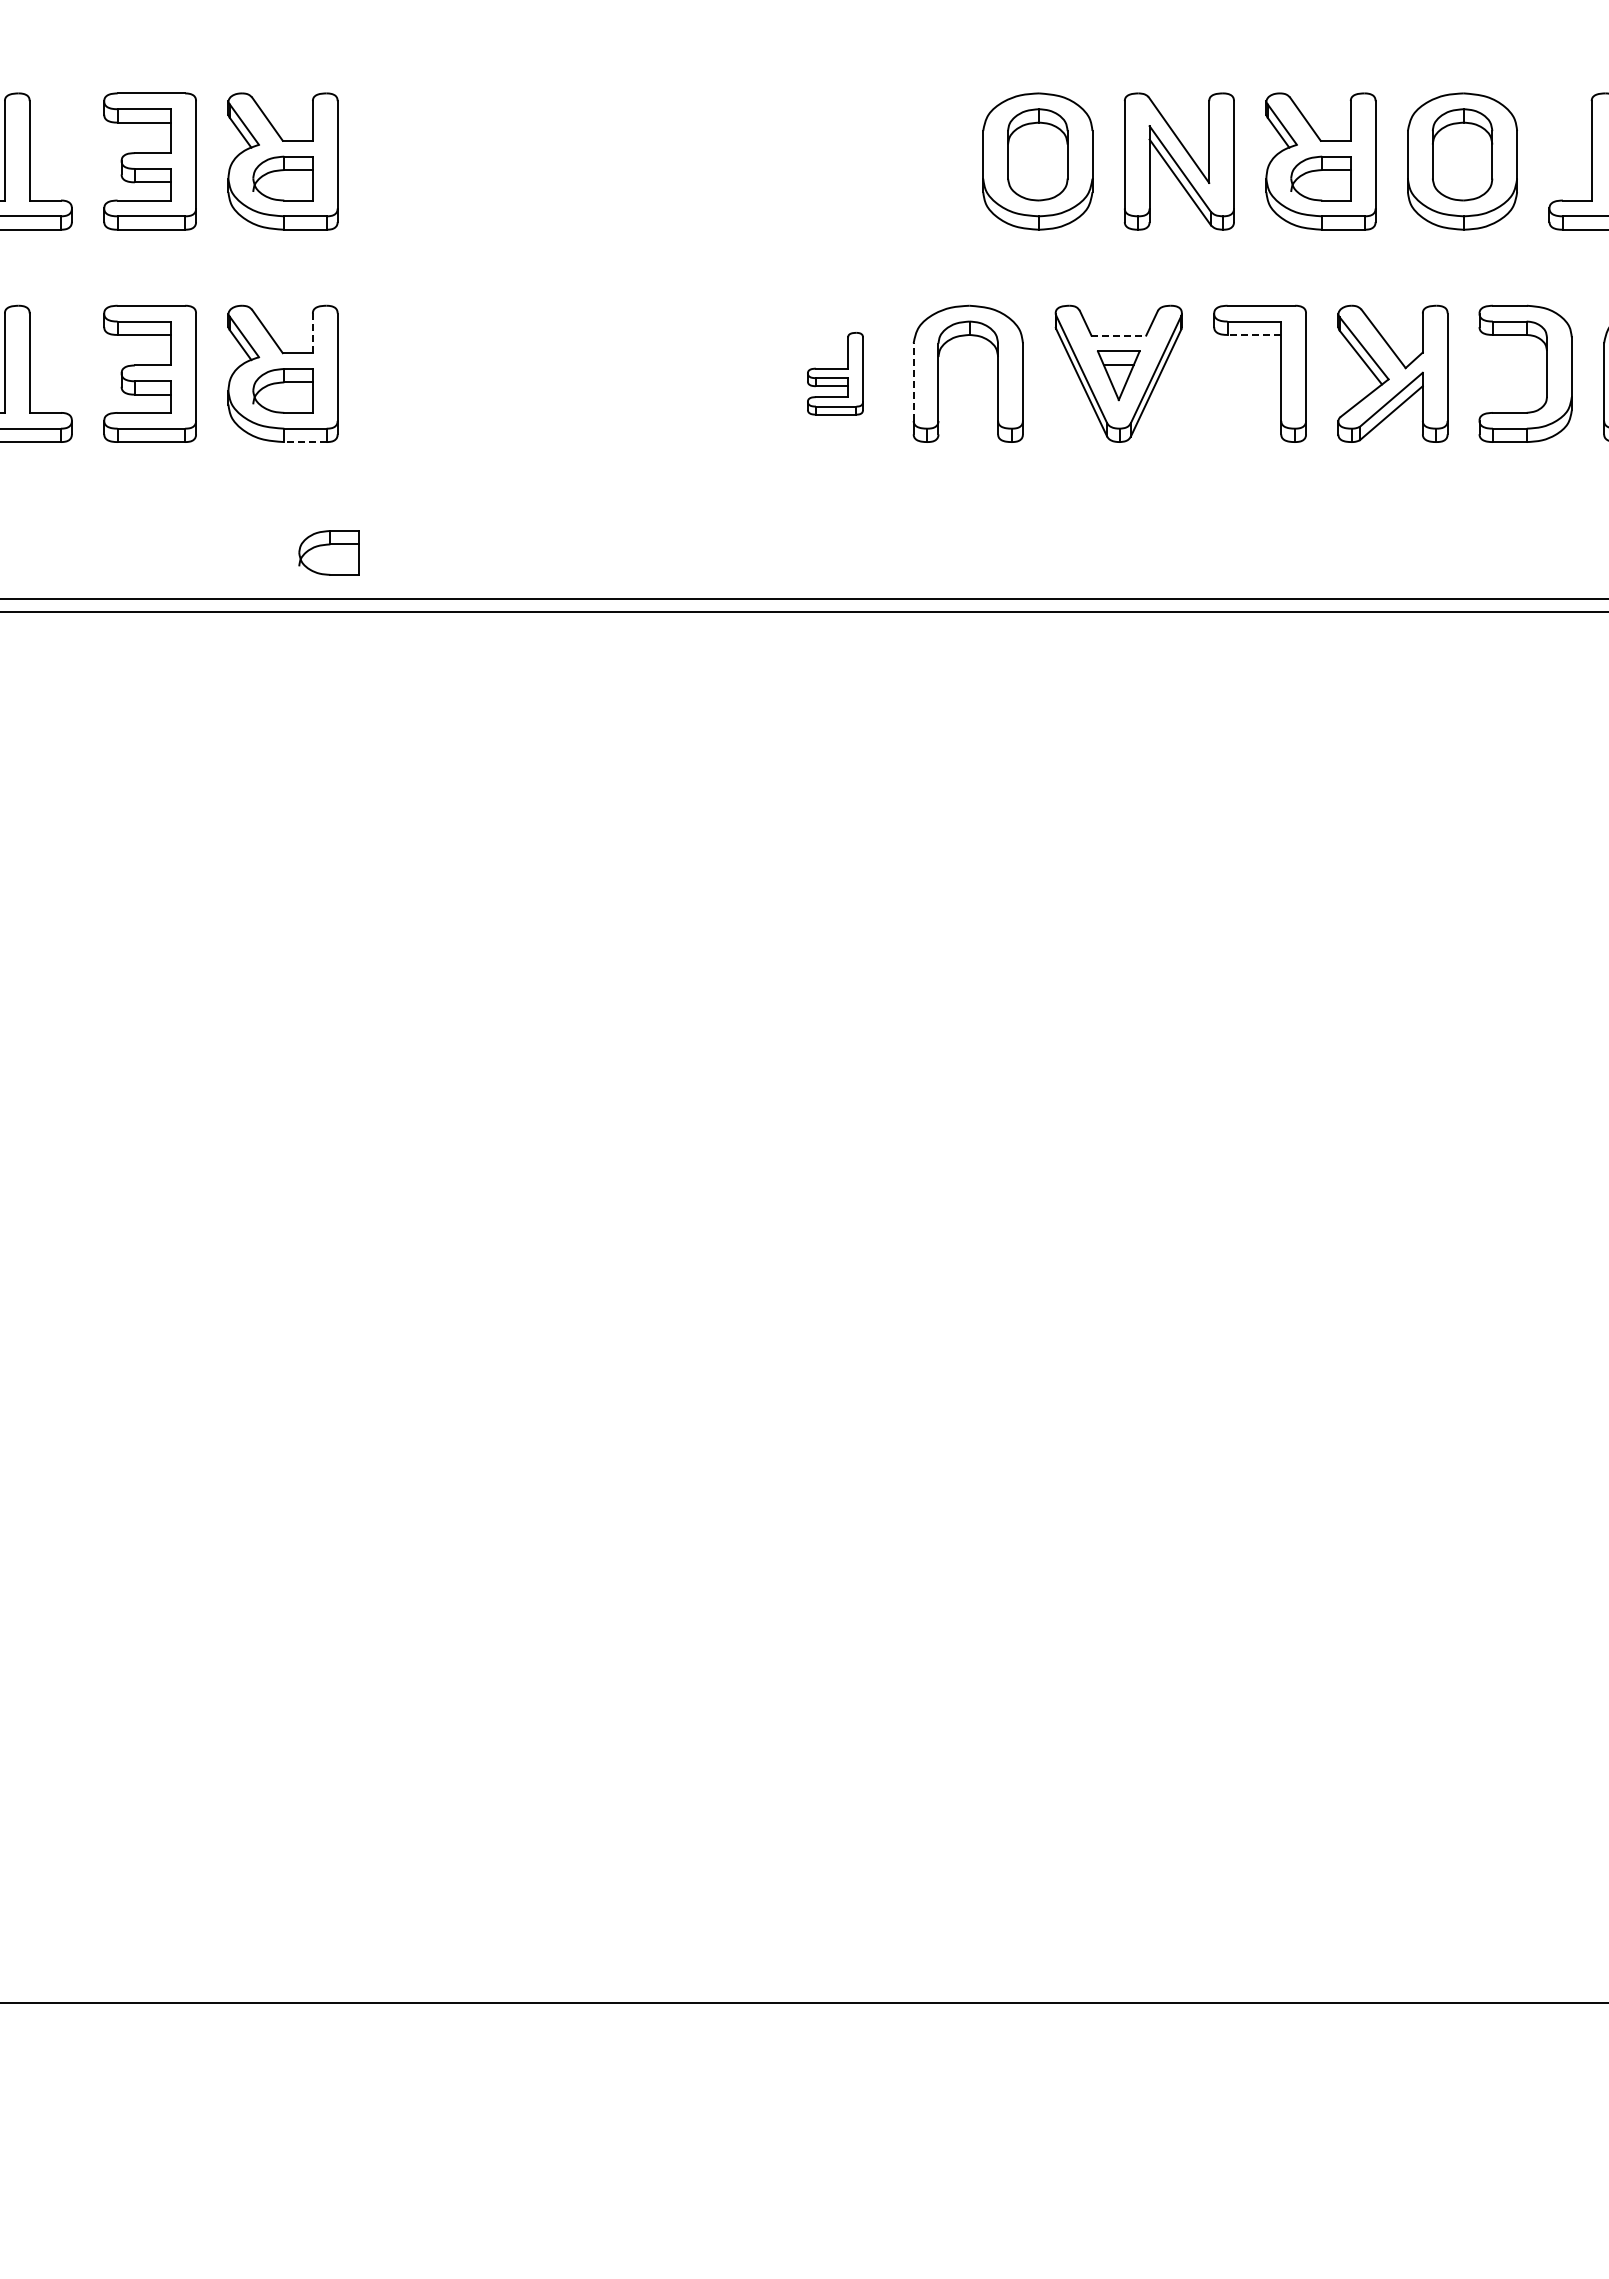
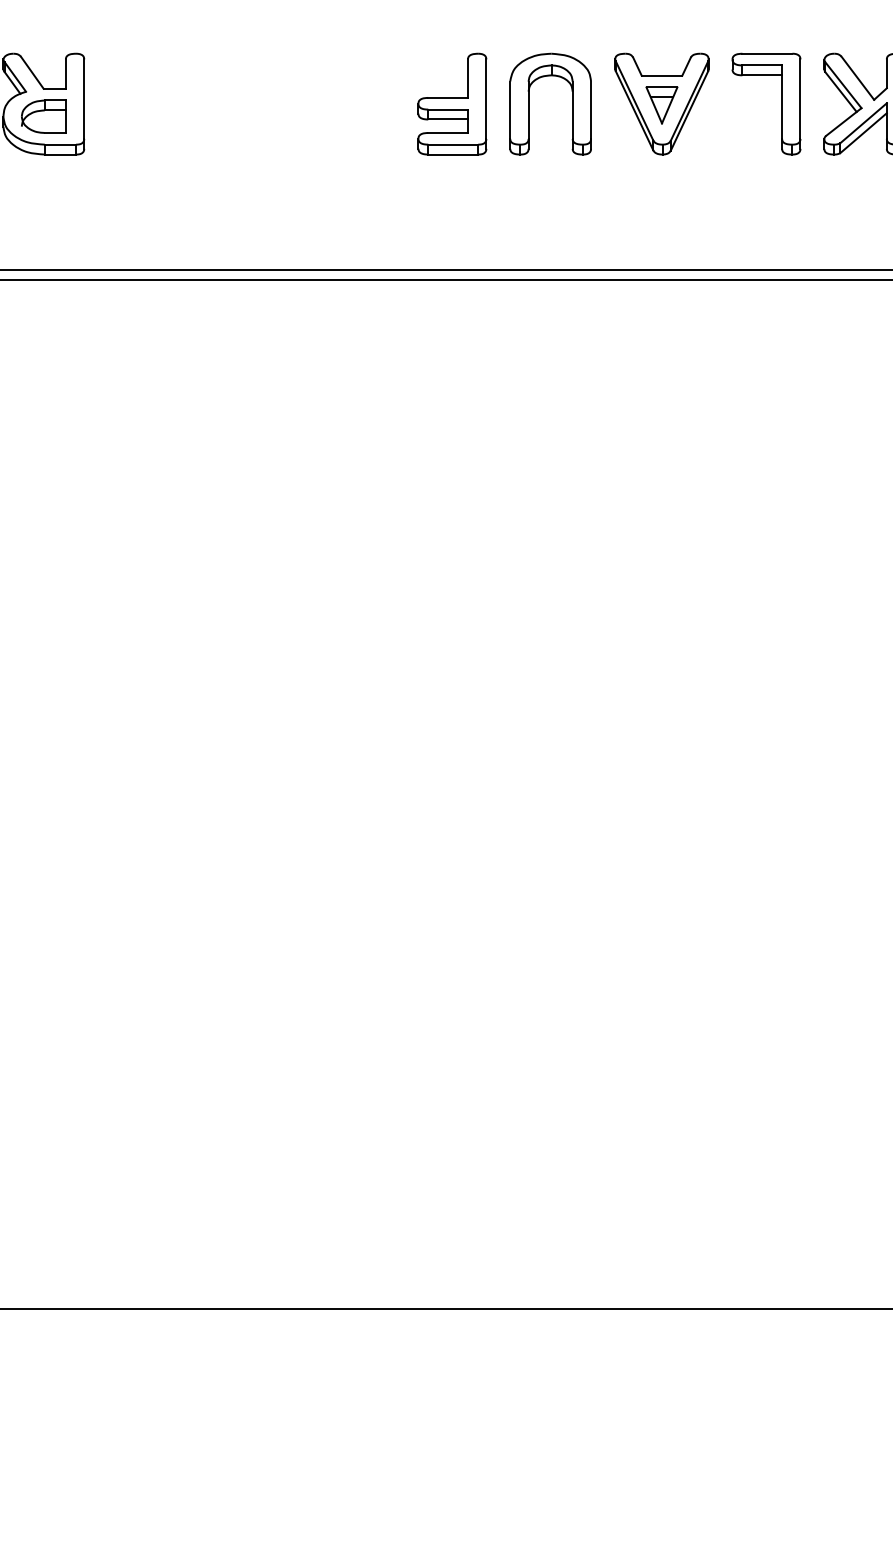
line: (312, 333) -> (65, 74), dashed -> solid
line: (1254, 334) -> (762, 74), dashed -> solid
line: (1119, 335) -> (662, 75), dashed -> solid
part: (835, 373) -> (452, 103), size x1.67
line: (913, 382) -> (510, 110), dashed -> solid
line: (305, 442) -> (60, 154), dashed -> solid
part: (328, 552) -> (77, 236), removed

